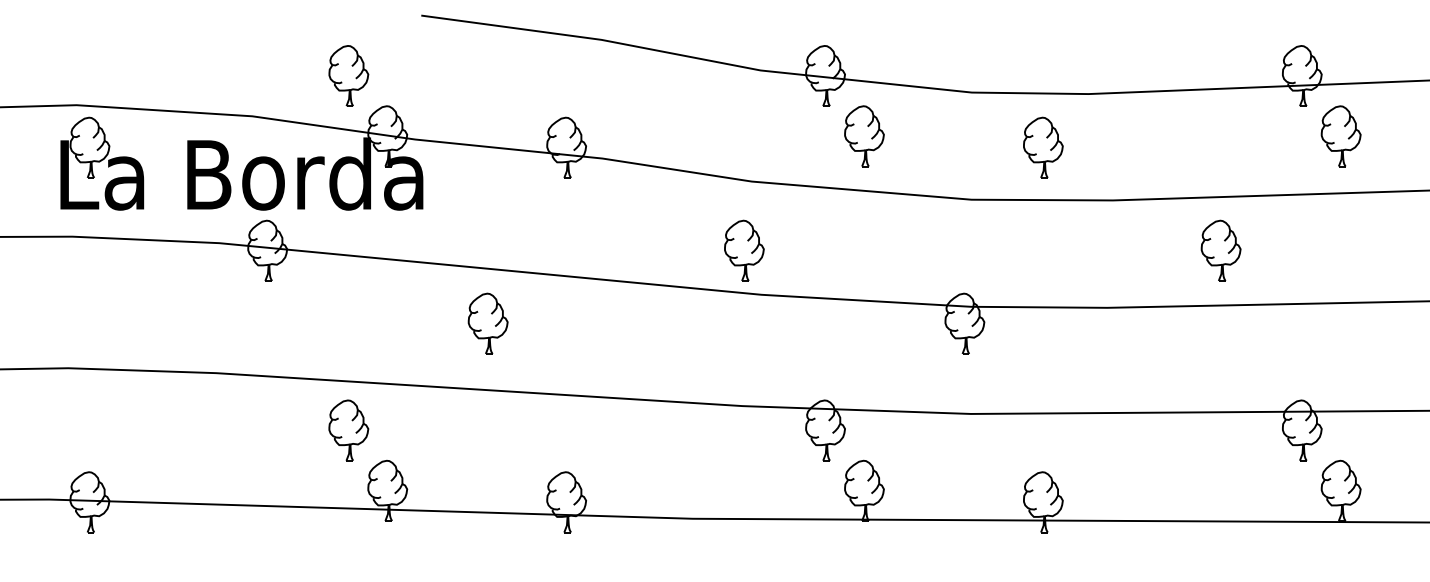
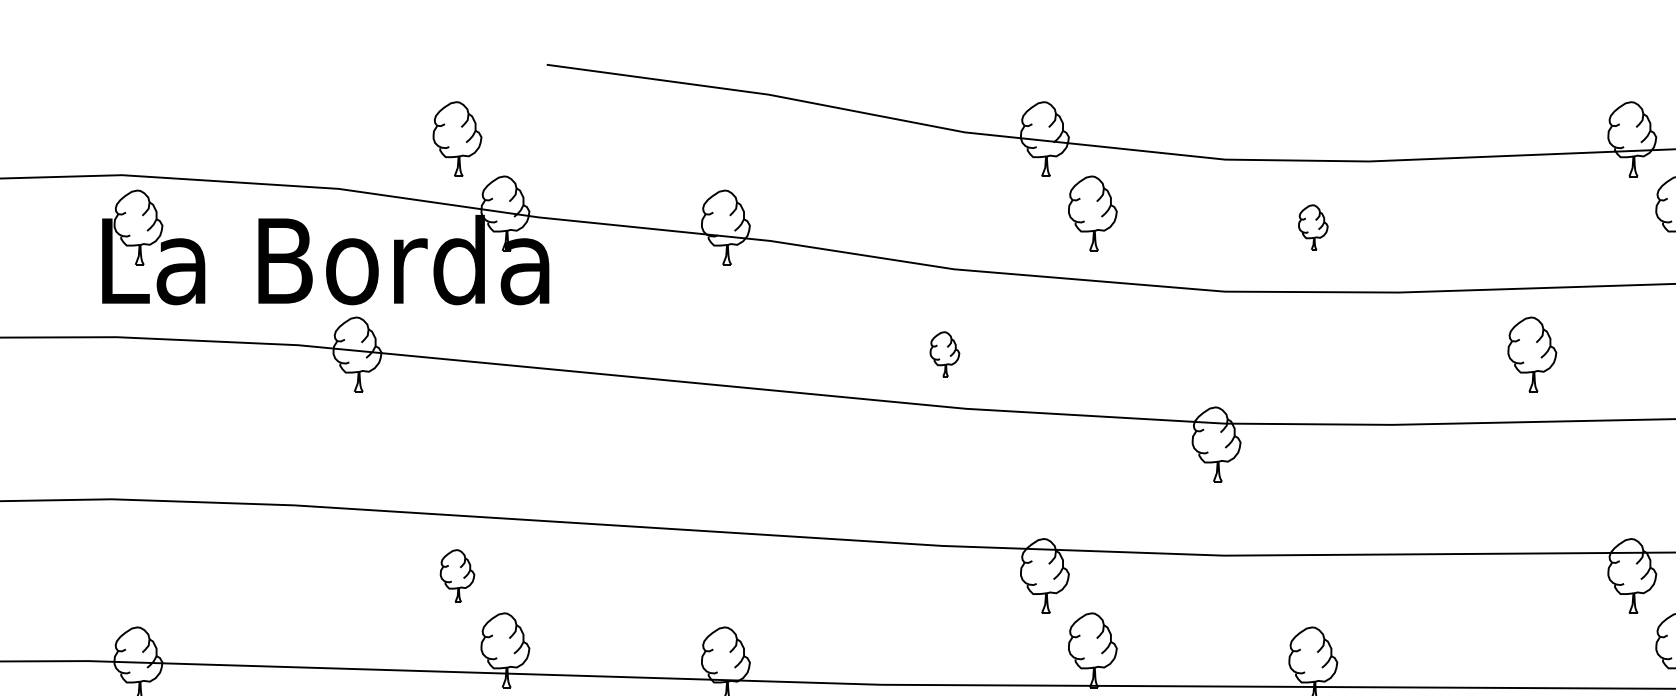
part: (1043, 147) -> (1313, 227), size x0.6
part: (744, 250) -> (945, 354), size x0.6
part: (487, 323) -> (628, 444), removed
part: (348, 430) -> (457, 576), size x0.7

